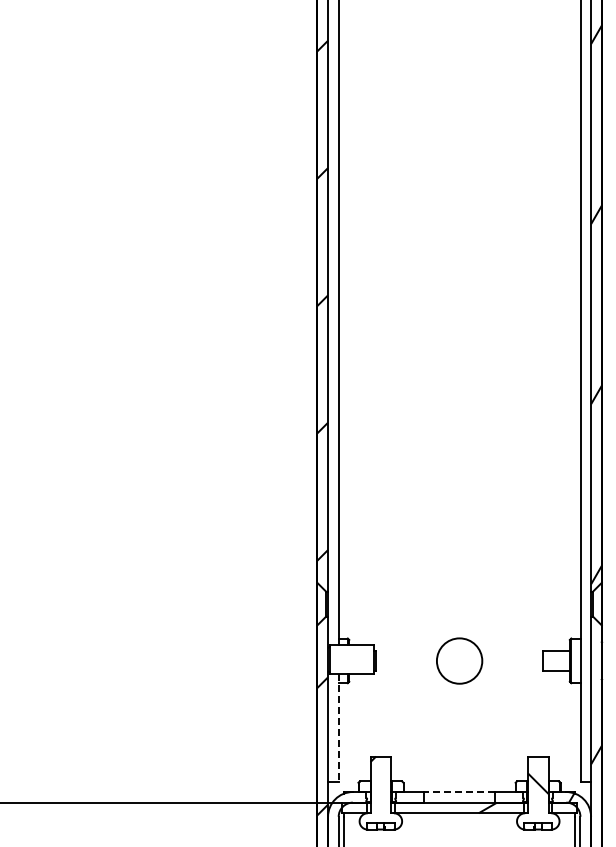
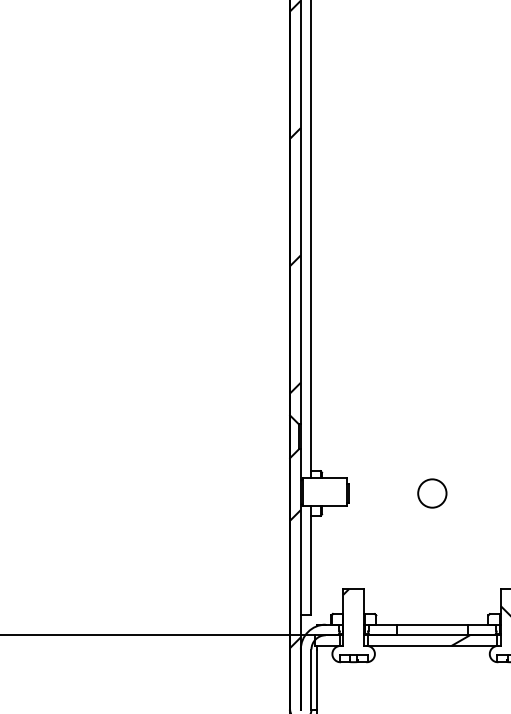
circle: (459, 660) -> (432, 493), size x0.62
line: (338, 728) -> (311, 561), dashed -> solid
line: (459, 792) -> (432, 625), dashed -> solid

